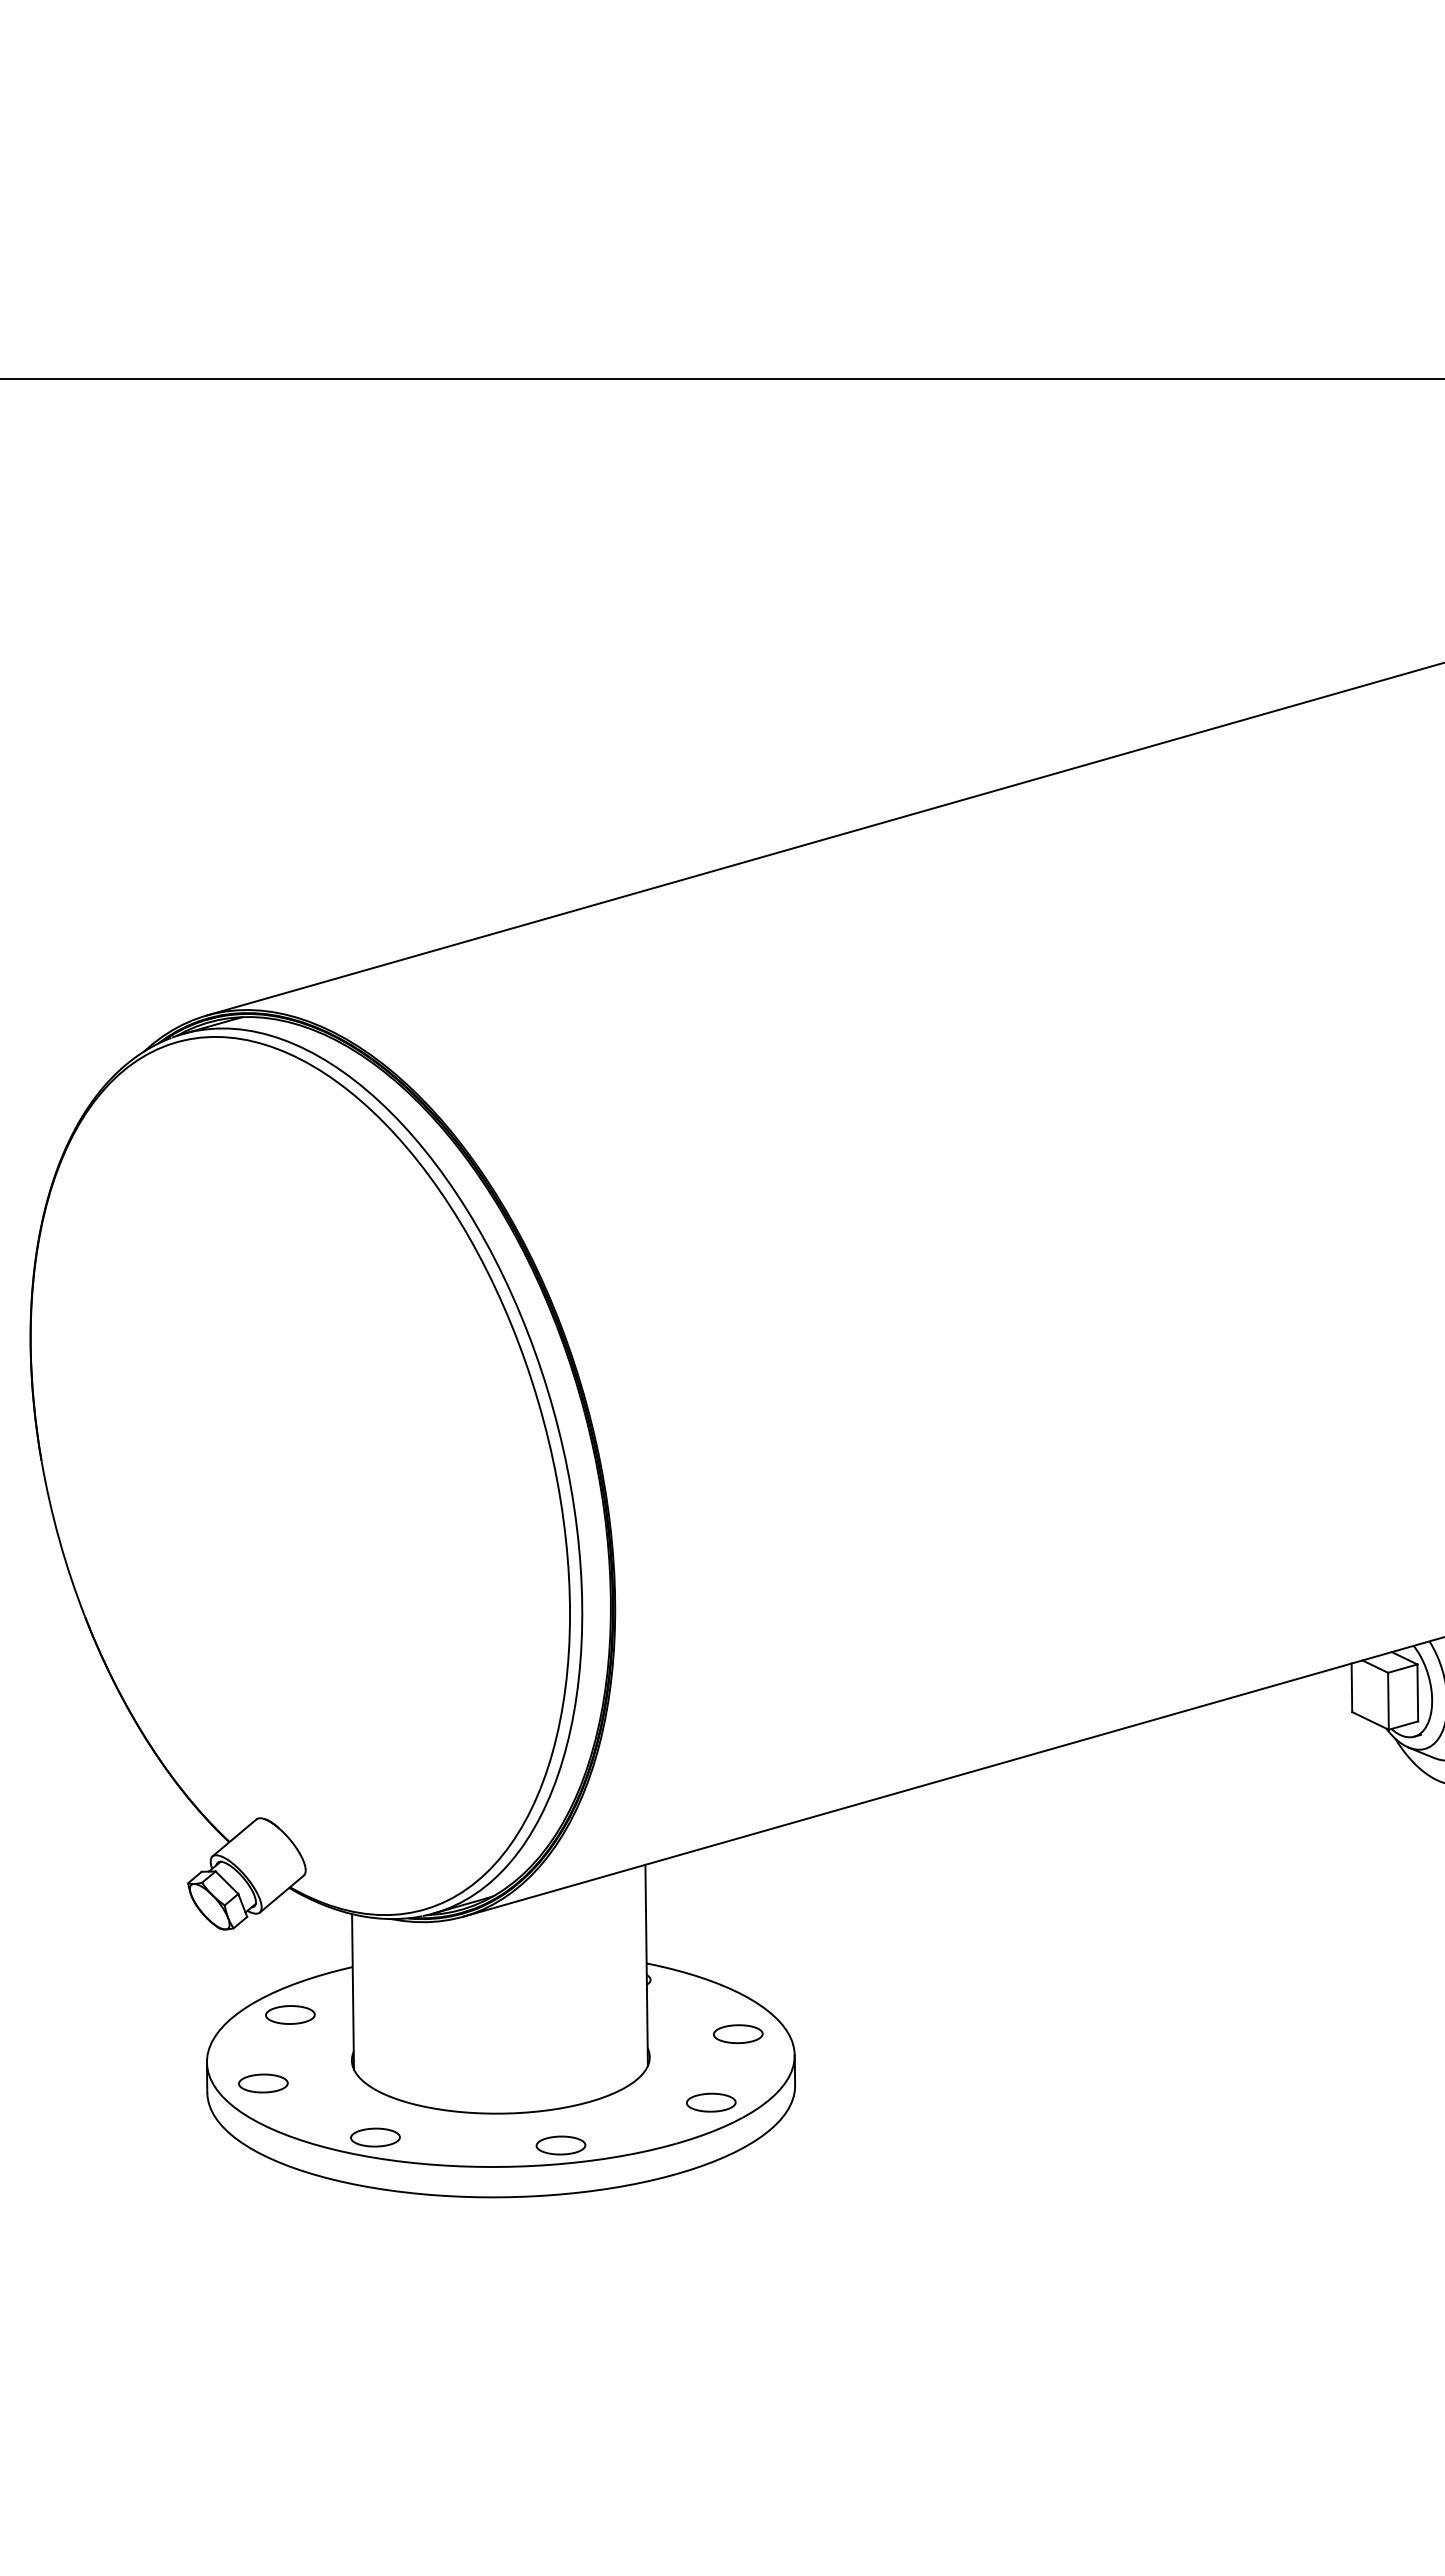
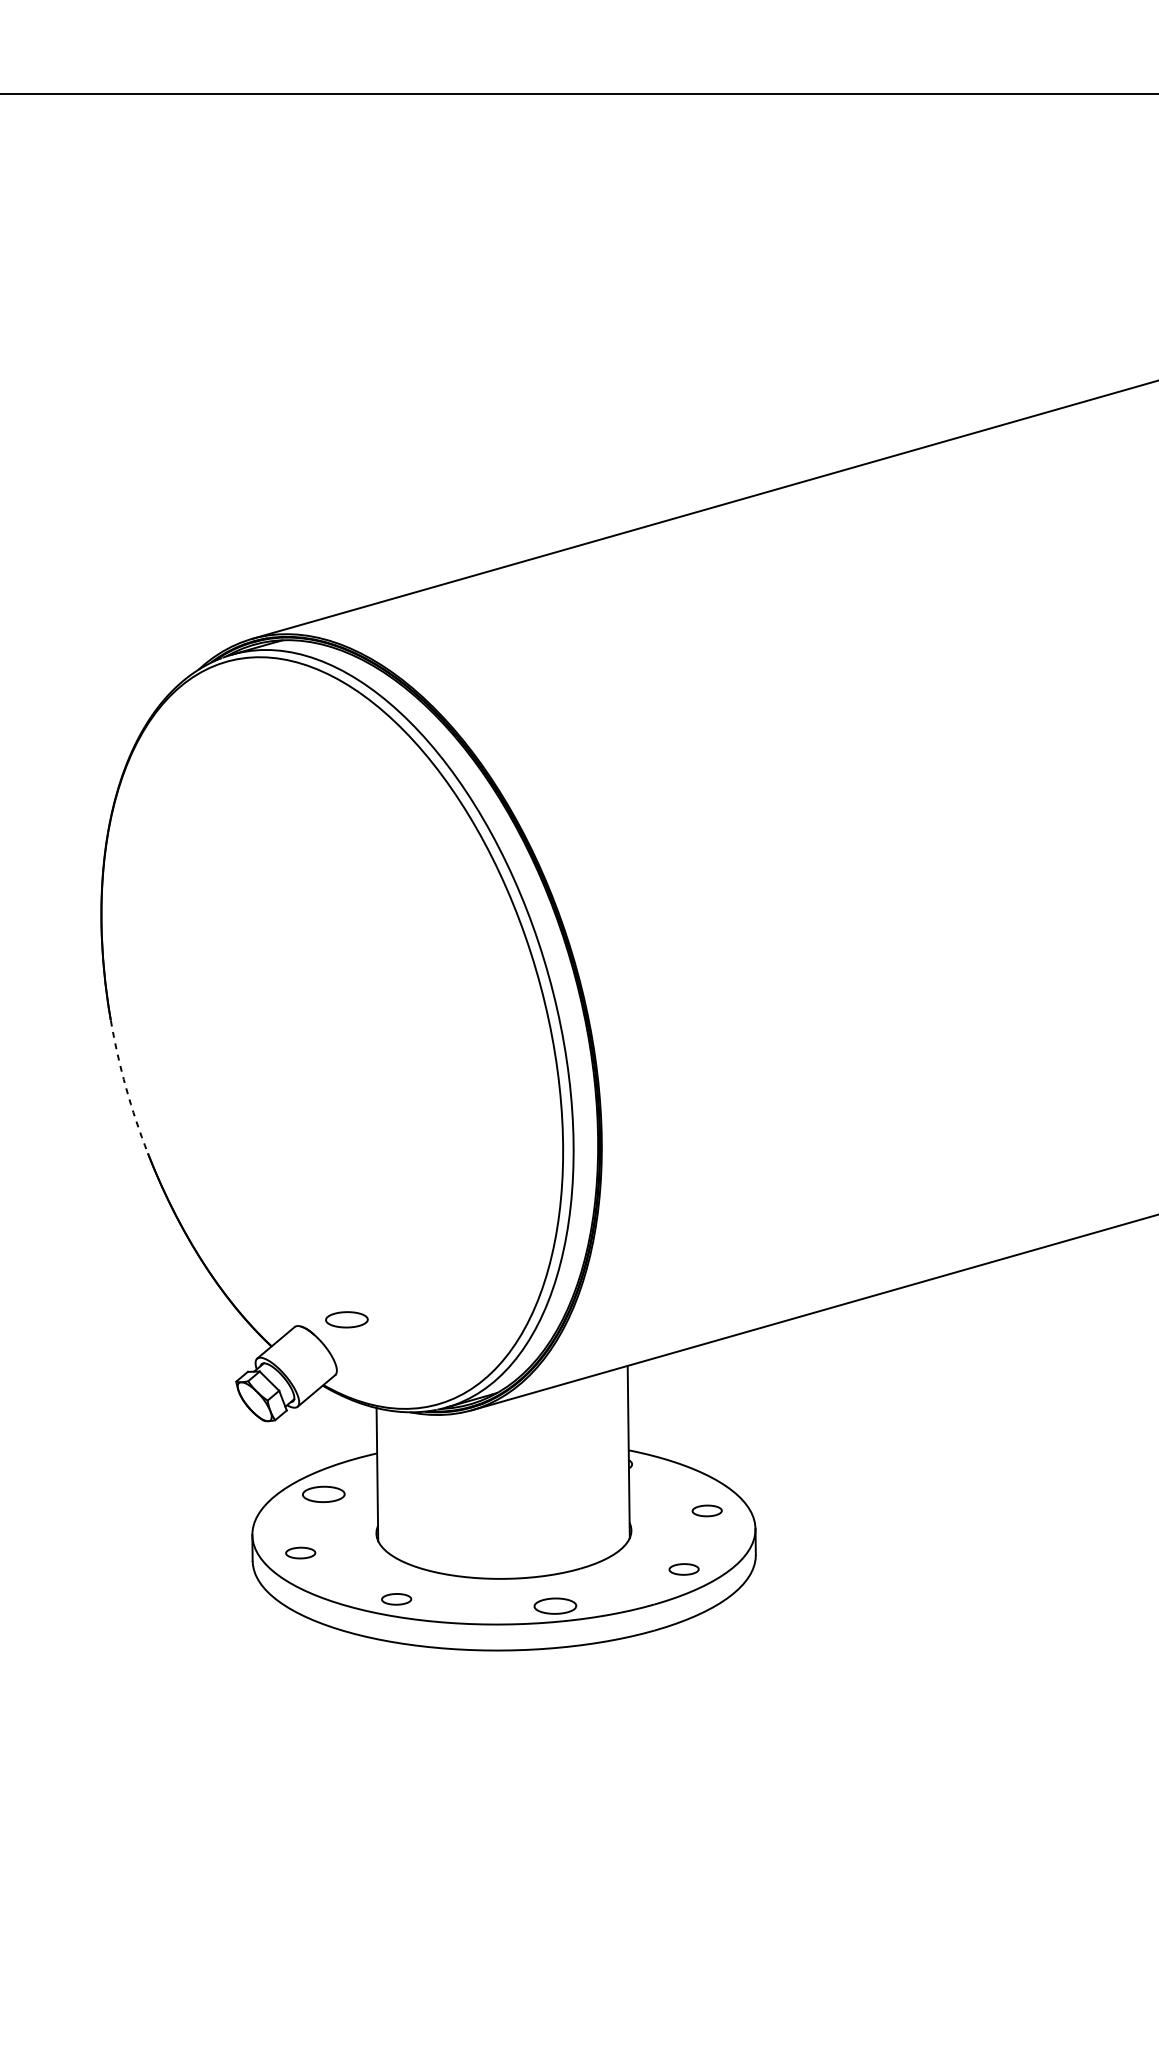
arc: (59, 1539) -> (126, 1087), solid -> dashed
part: (317, 1810) -> (346, 1319), added
part: (738, 2034) -> (707, 1511), size x0.7
part: (263, 2083) -> (300, 1553), size x0.7
part: (711, 2102) -> (684, 1569), size x0.7
part: (375, 2137) -> (396, 1599), size x0.7

